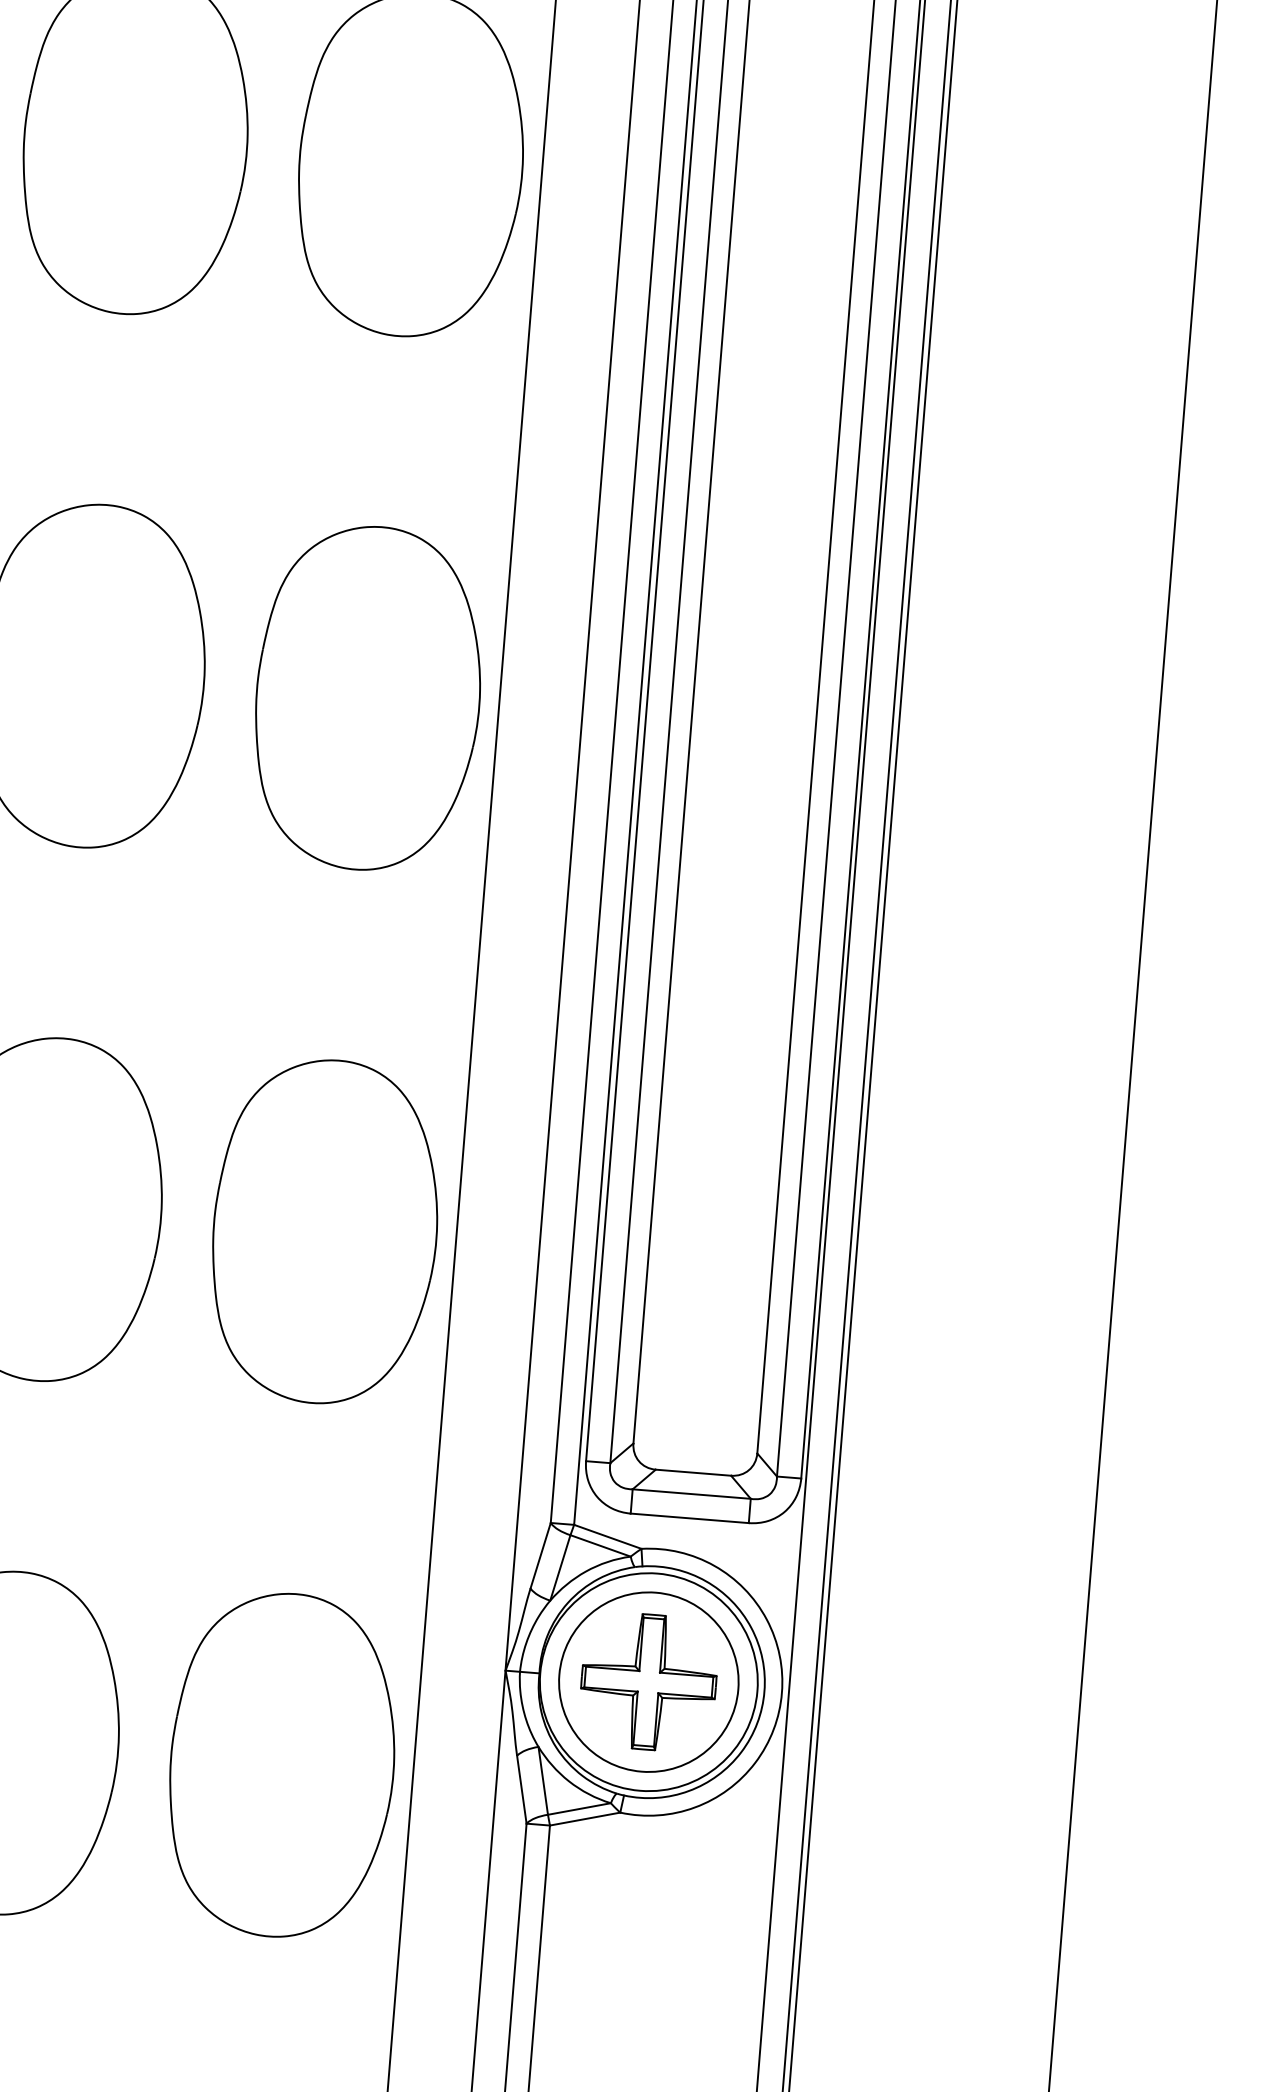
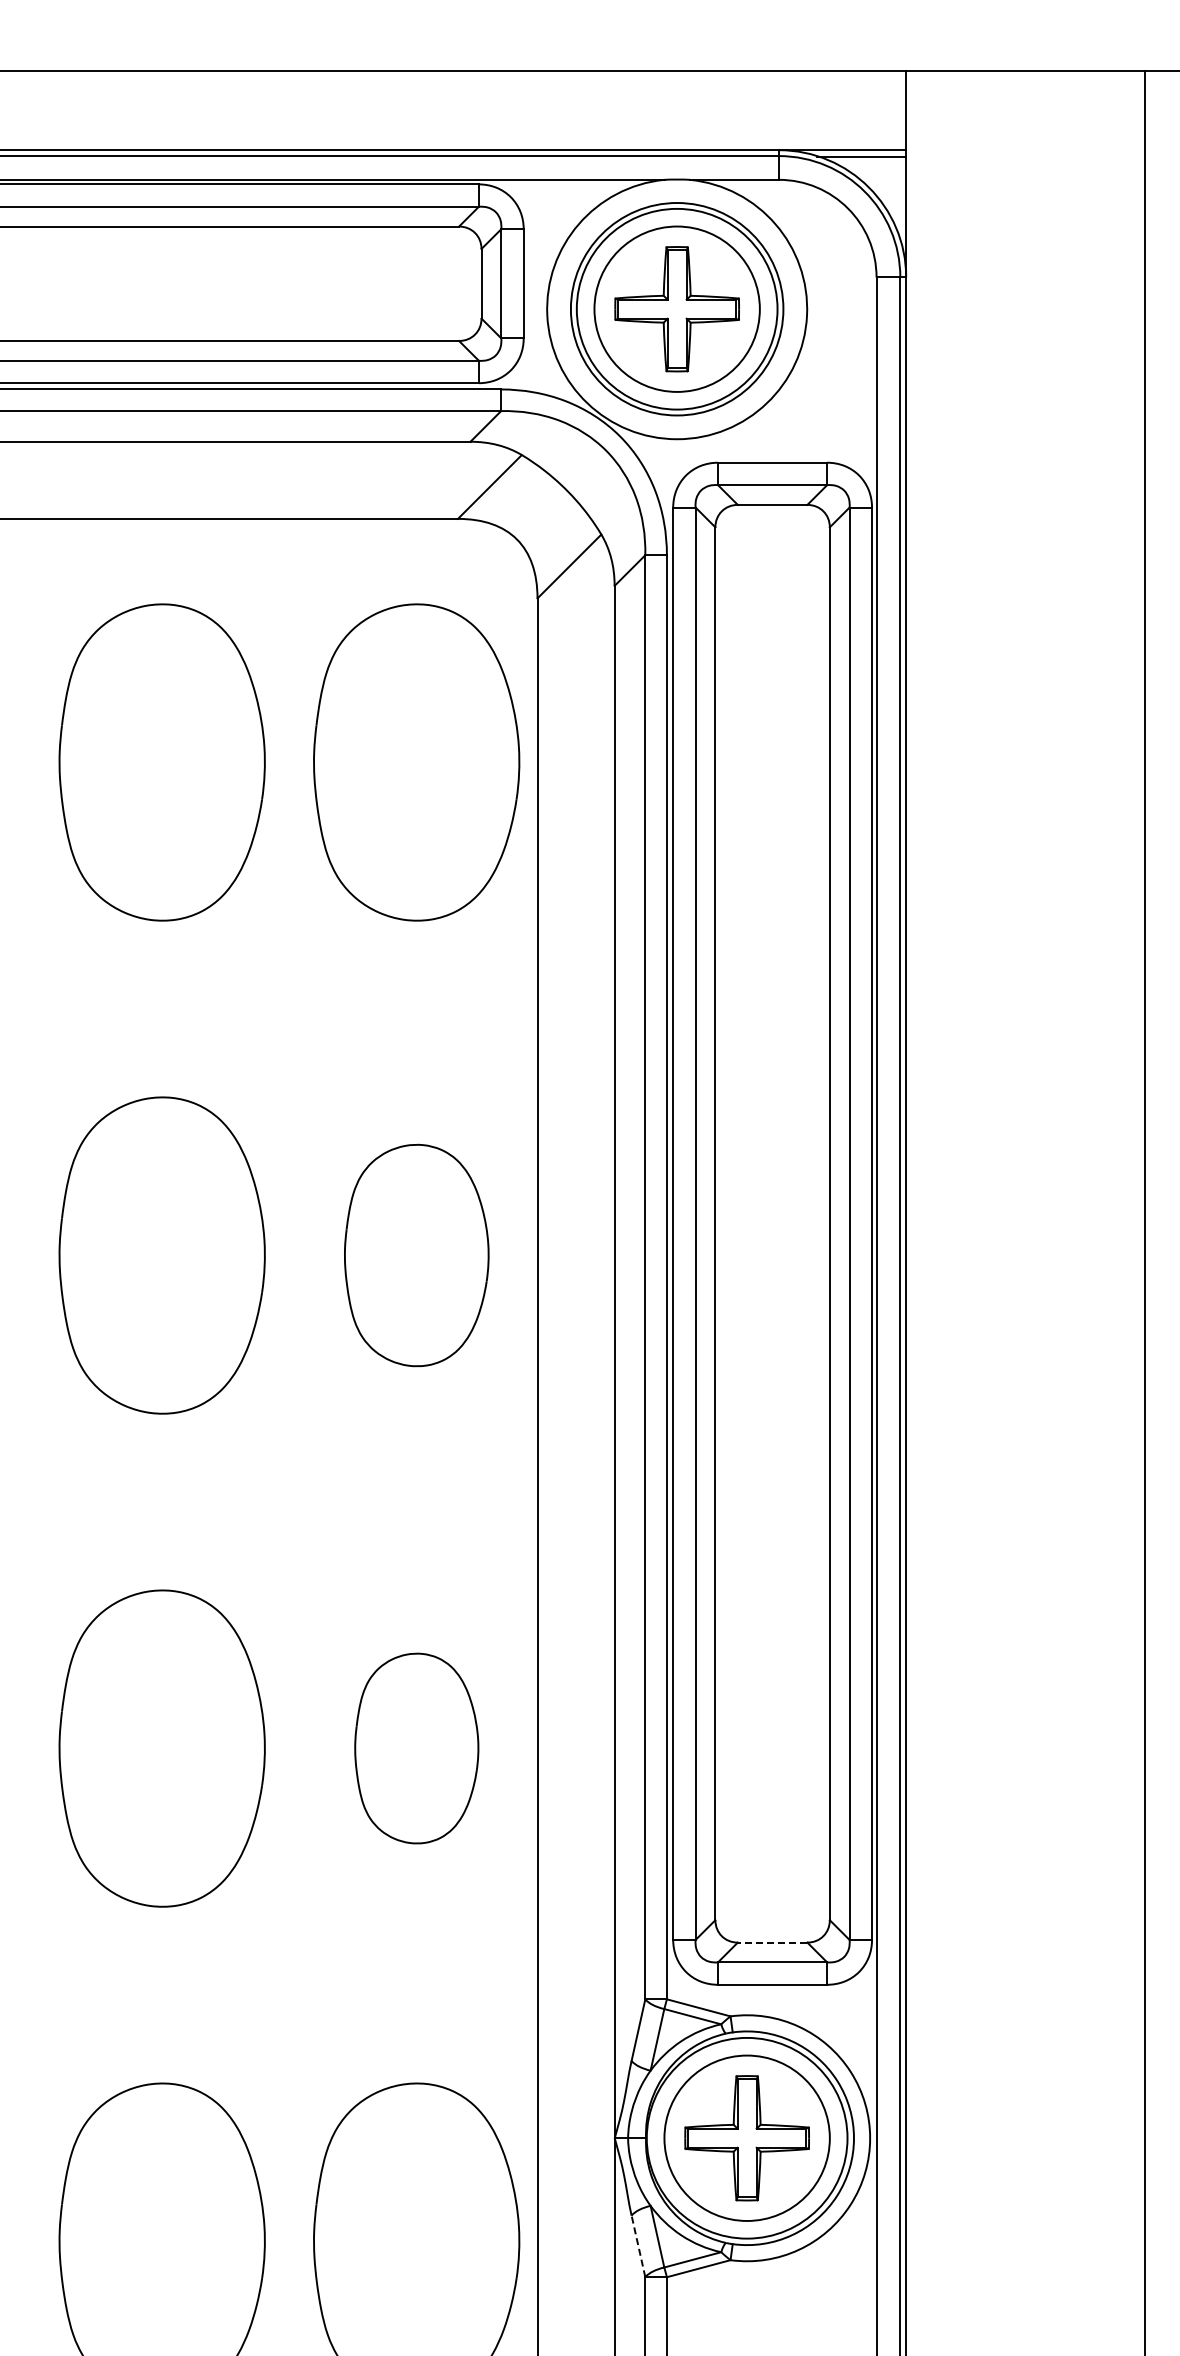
part: (367, 698) -> (416, 1255), size x0.7
part: (325, 1231) -> (416, 1748), size x0.6
line: (693, 1472) -> (772, 1942), solid -> dashed
line: (521, 1789) -> (638, 2246), solid -> dashed

